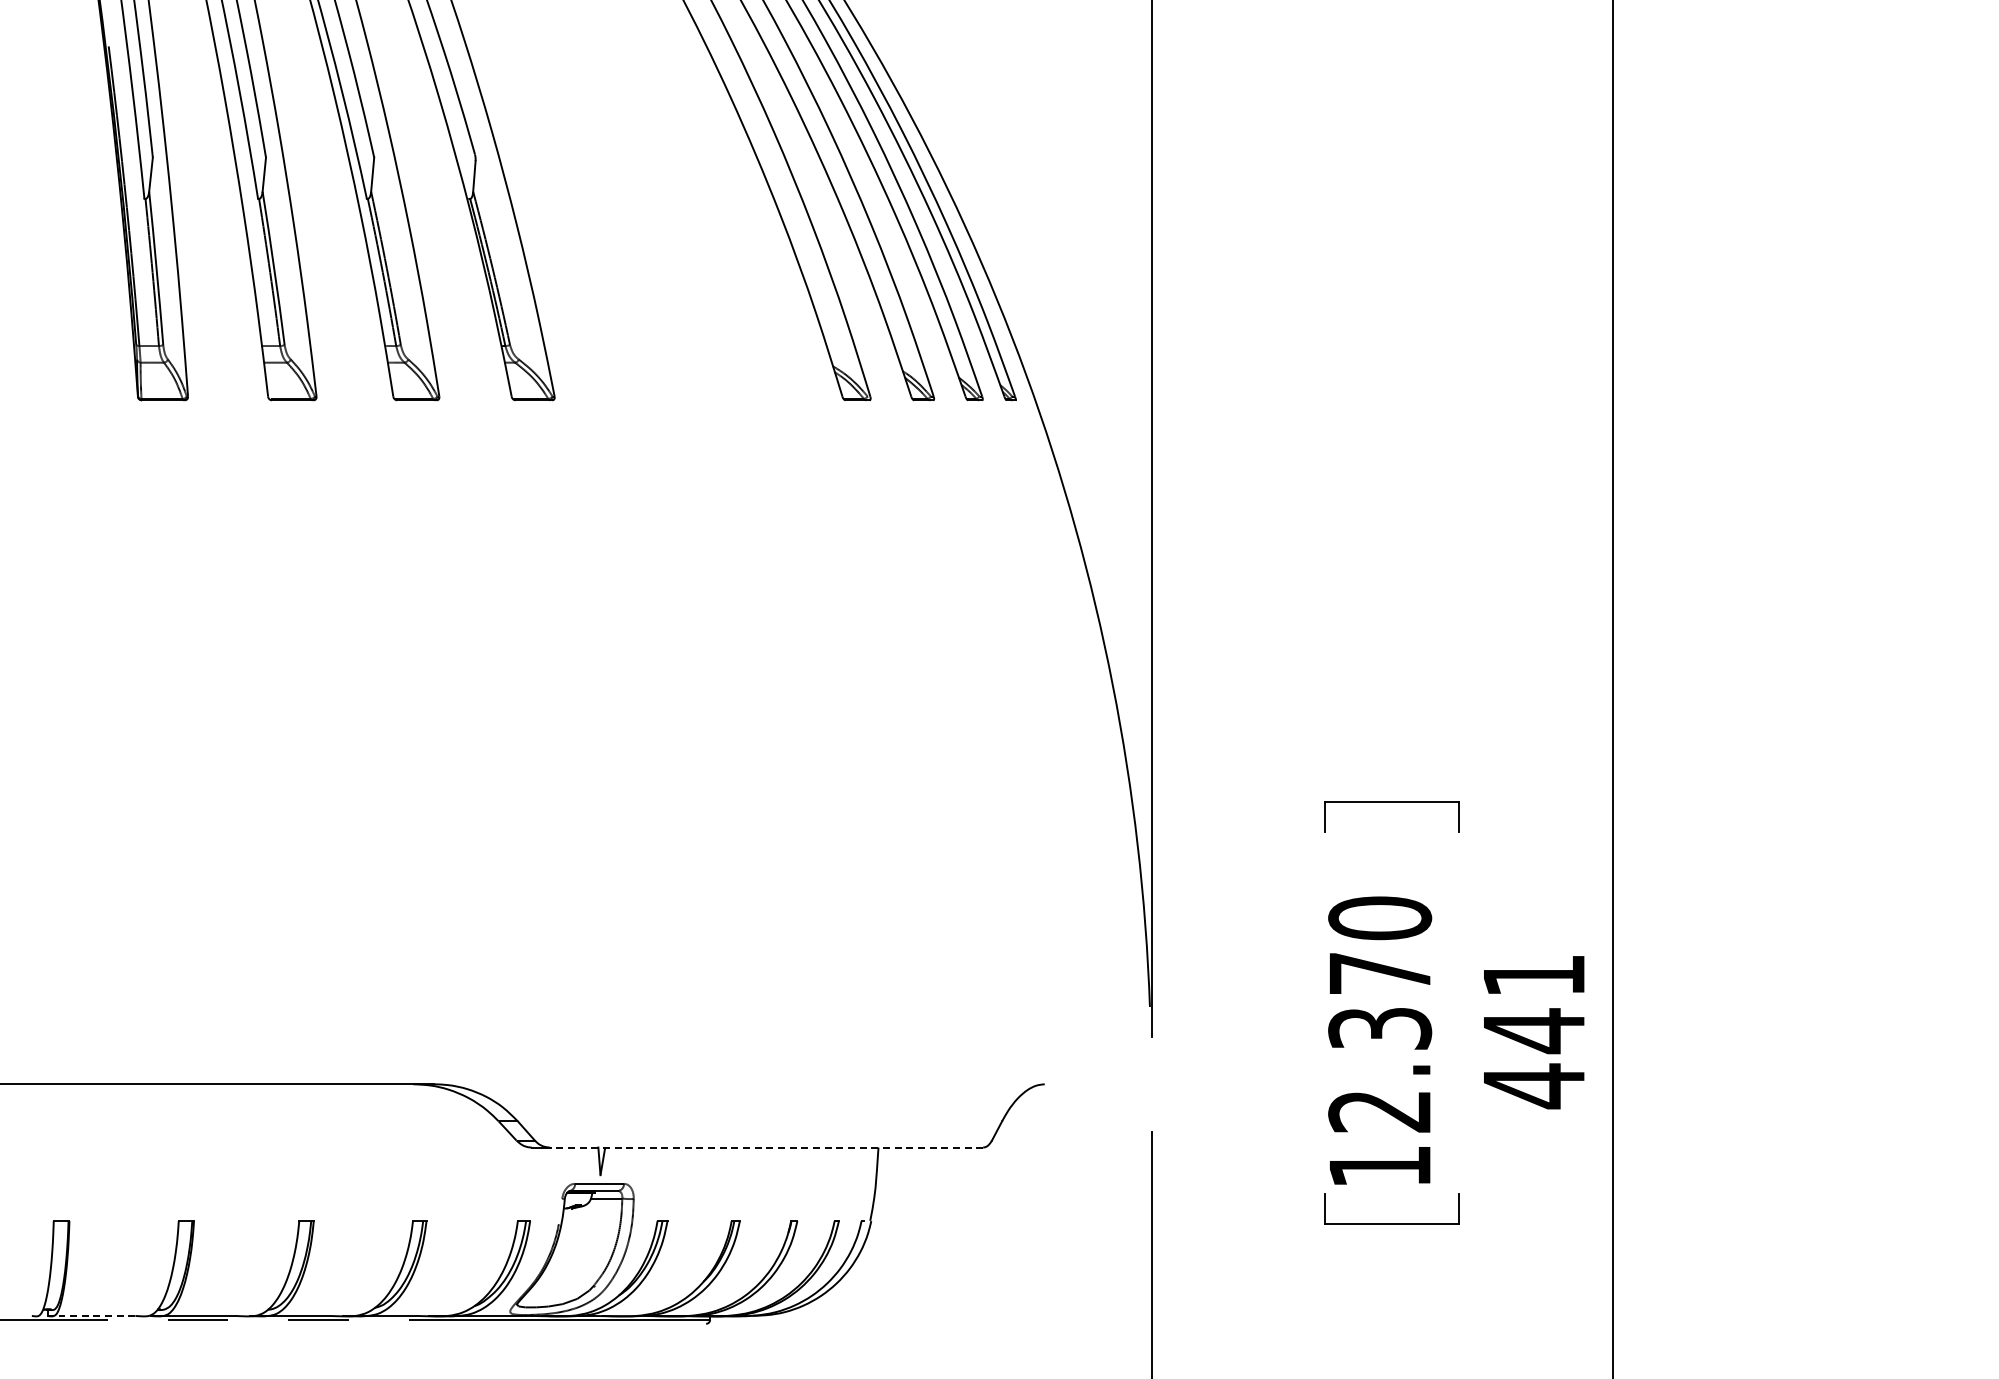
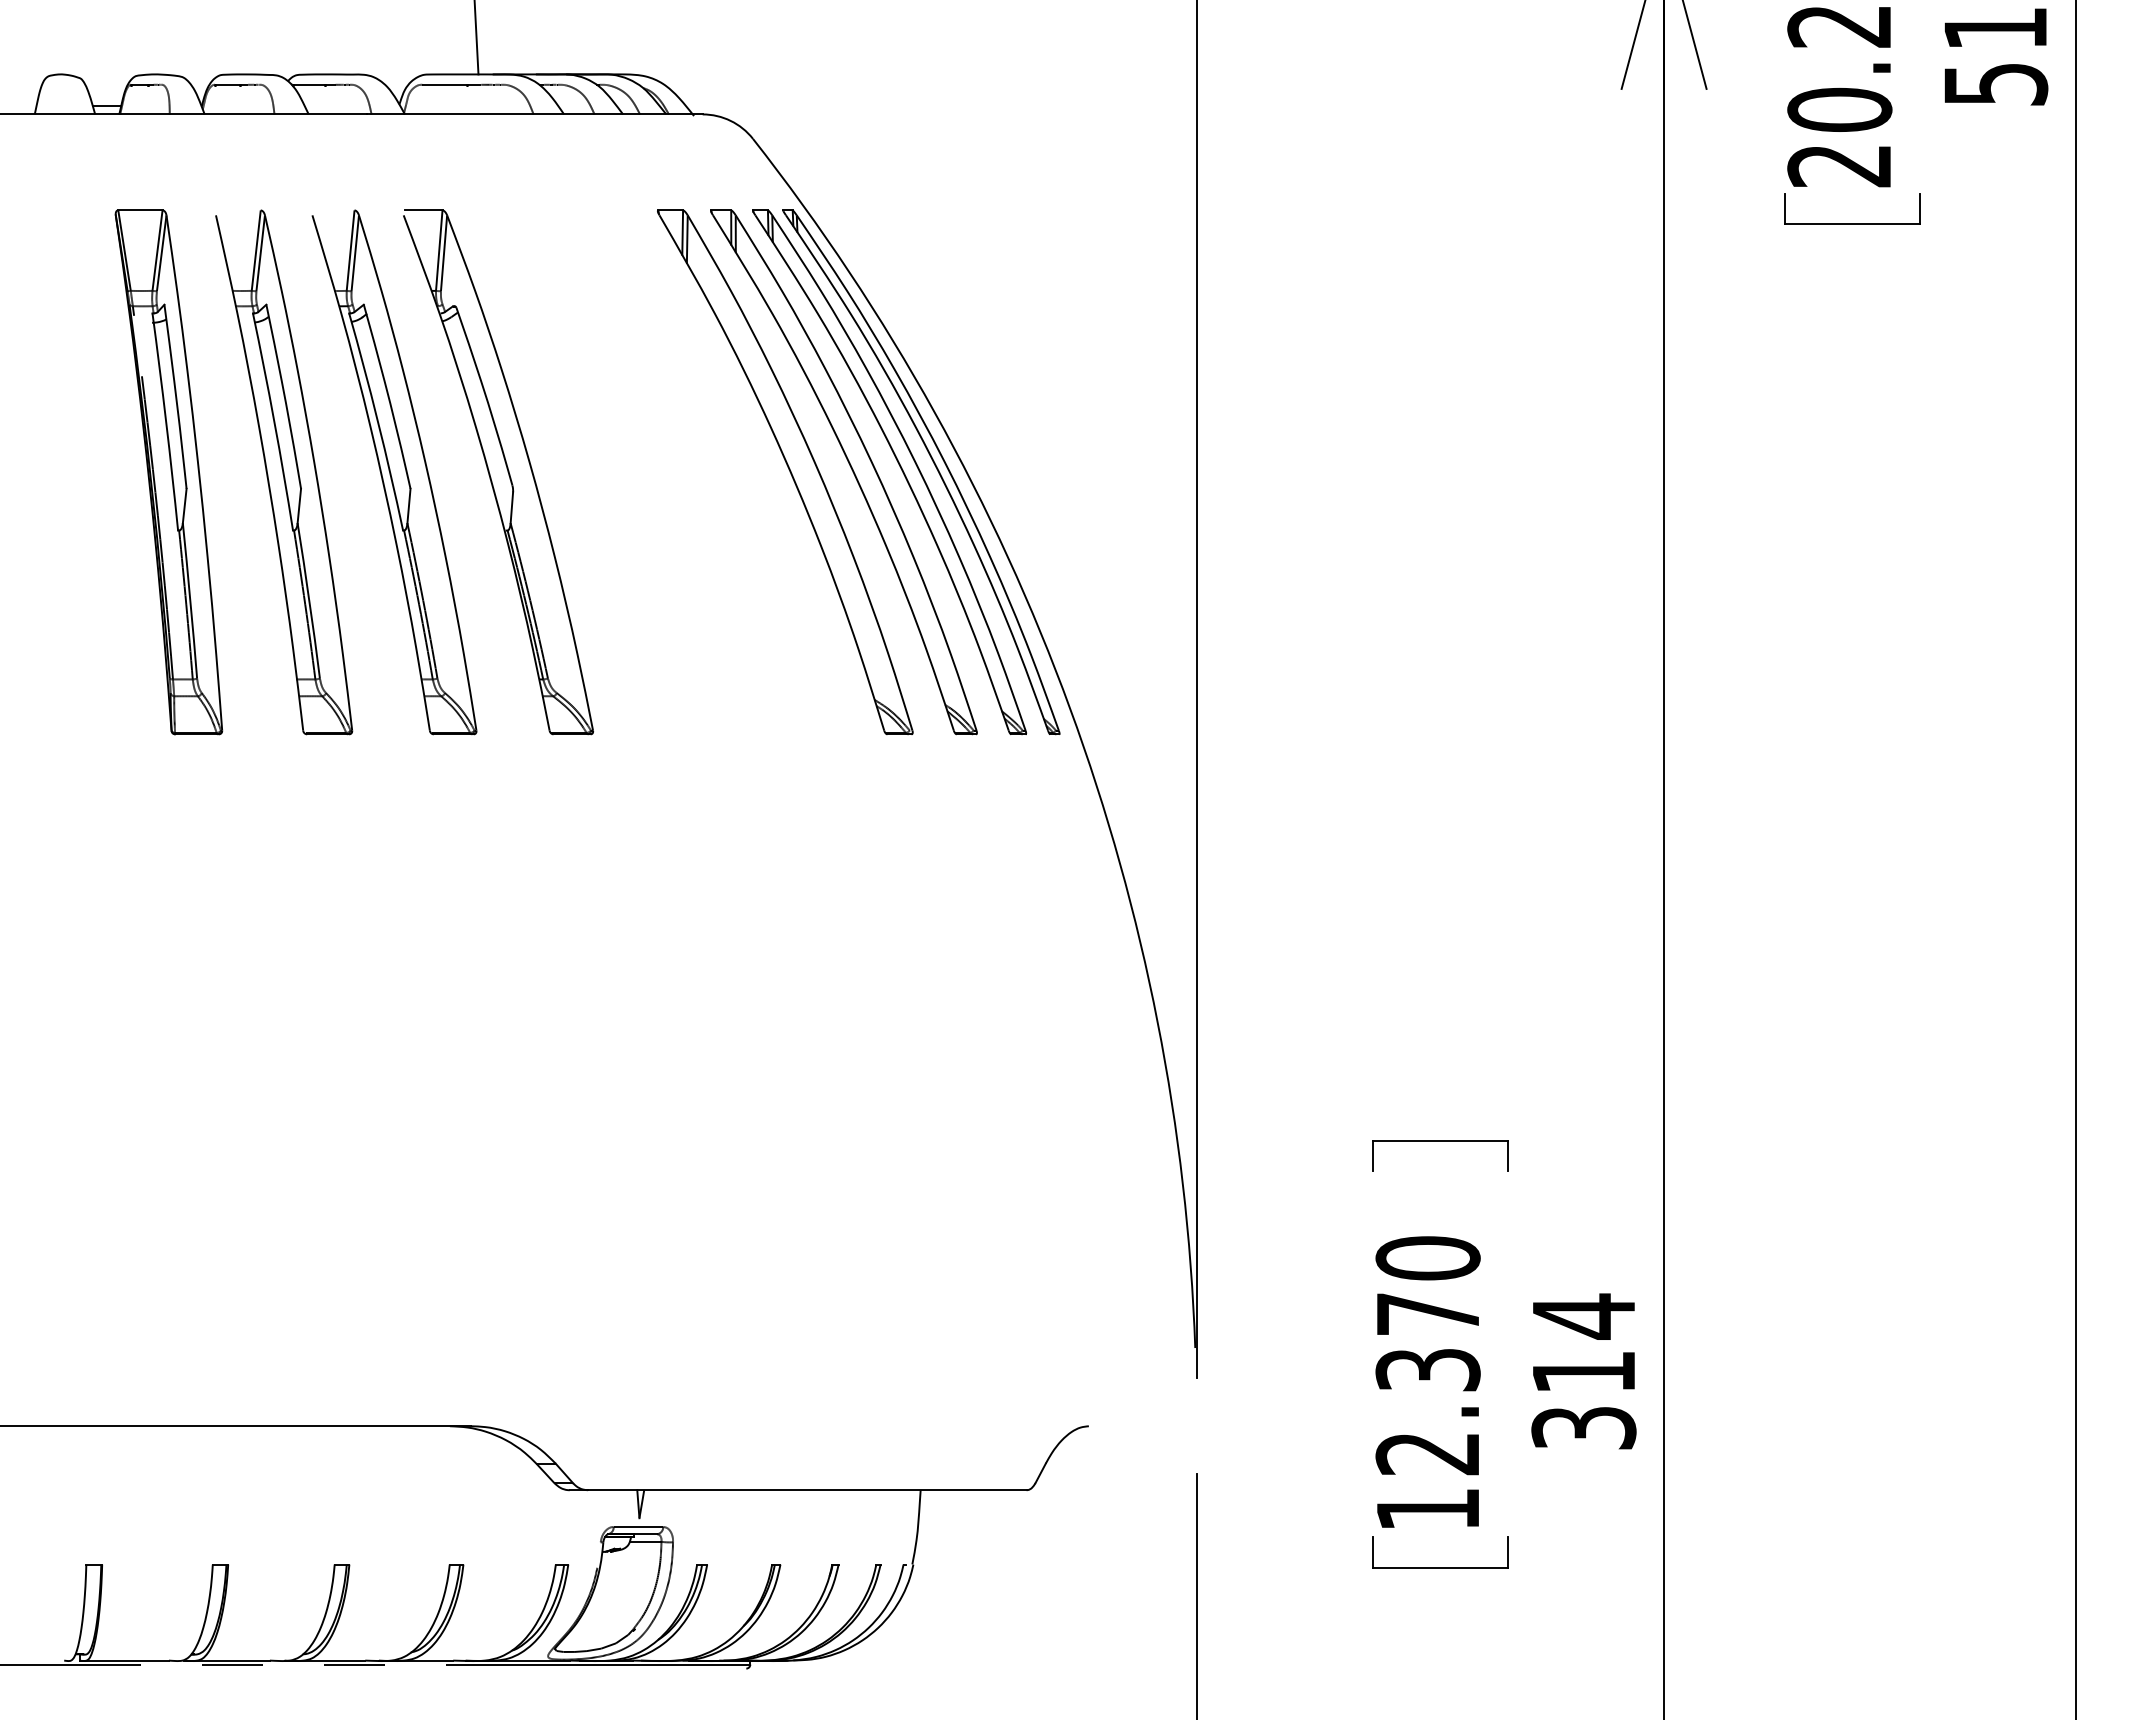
text: (1533, 1031) -> (1583, 1372), 441 -> 314
line: (765, 1147) -> (806, 1490), dashed -> solid
line: (90, 1315) -> (123, 1660), dashed -> solid

